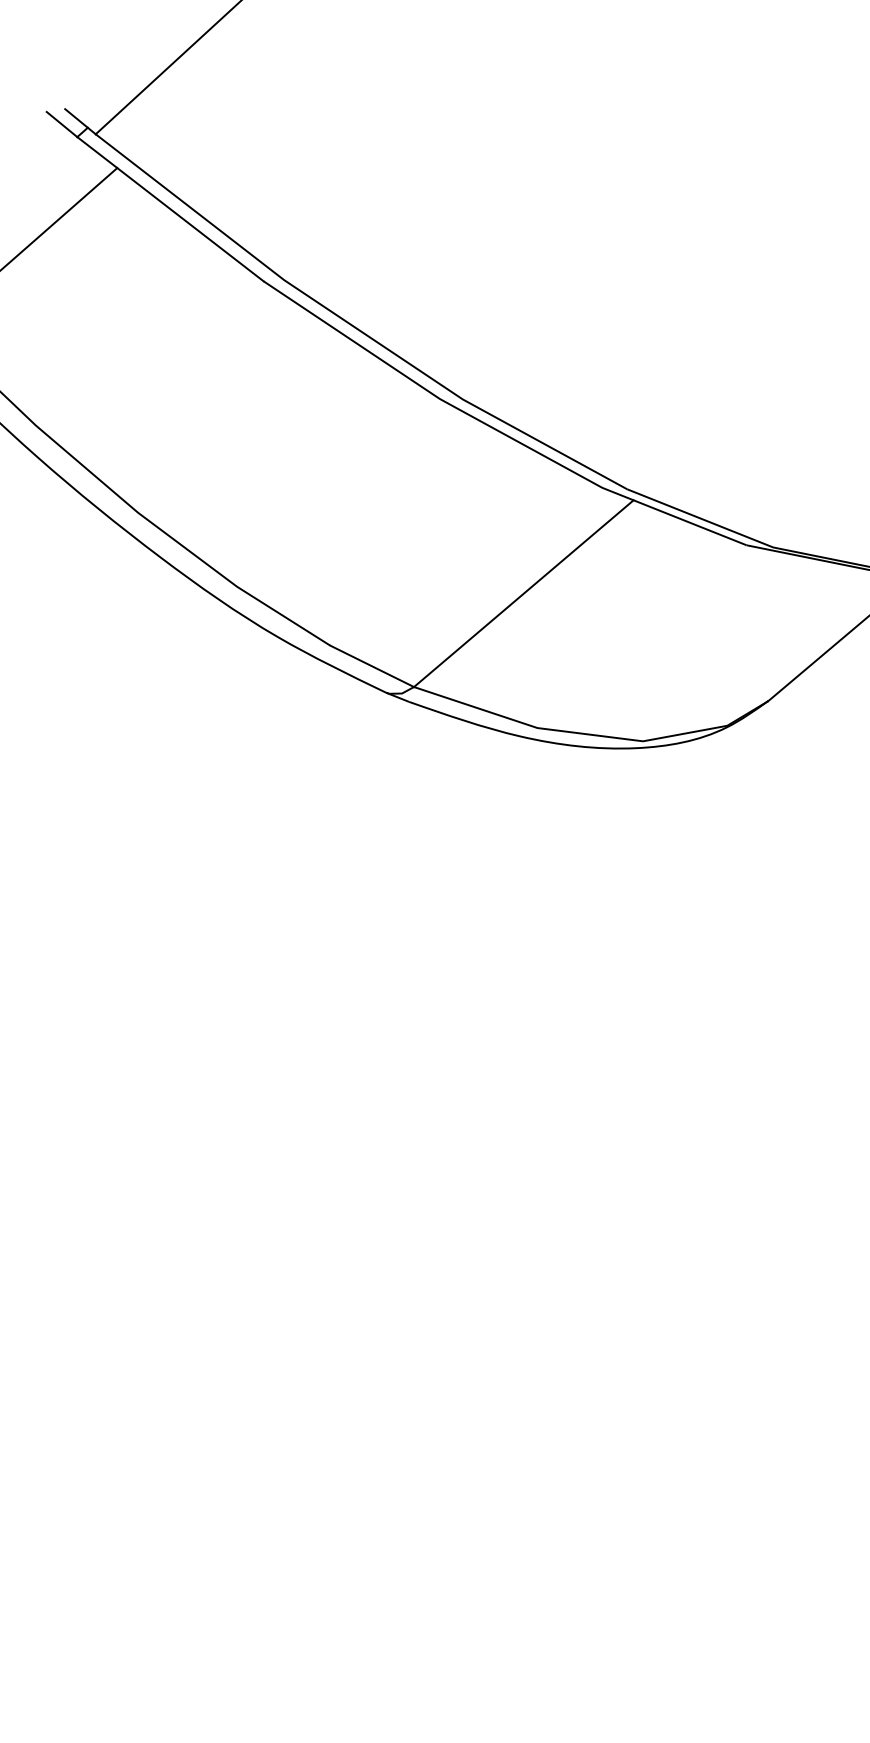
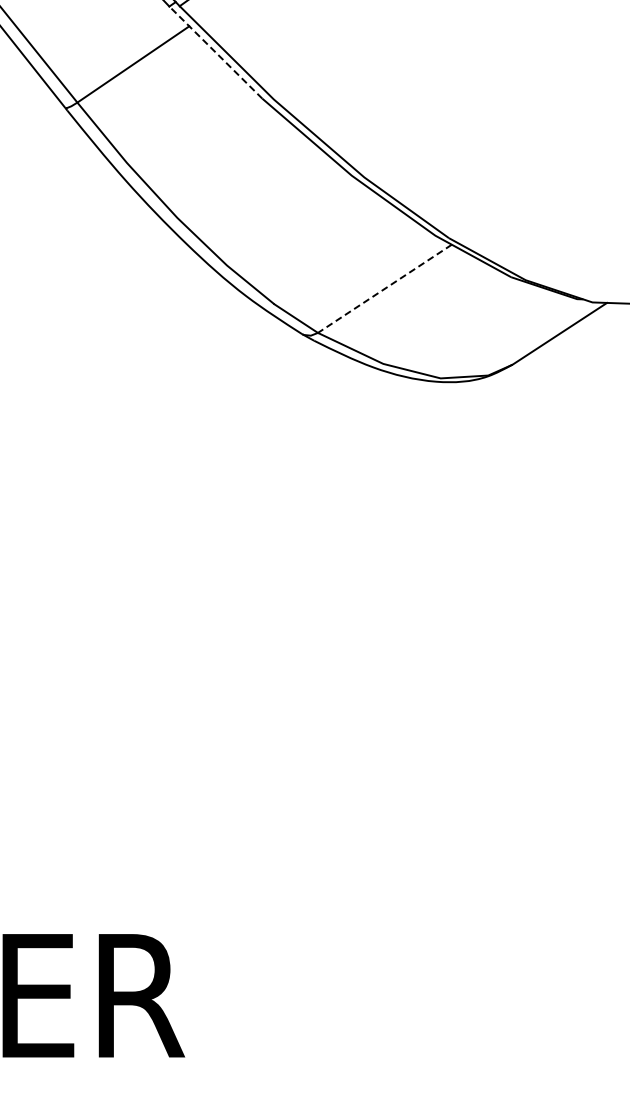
line: (169, 209) -> (215, 52), solid -> dashed
line: (523, 594) -> (384, 289), solid -> dashed

